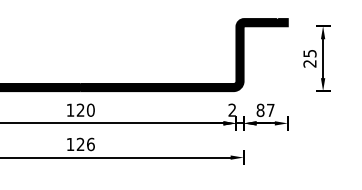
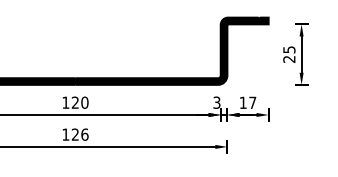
text: (231, 110) -> (216, 102), 2 -> 3
text: (259, 110) -> (242, 102), 87 -> 17

